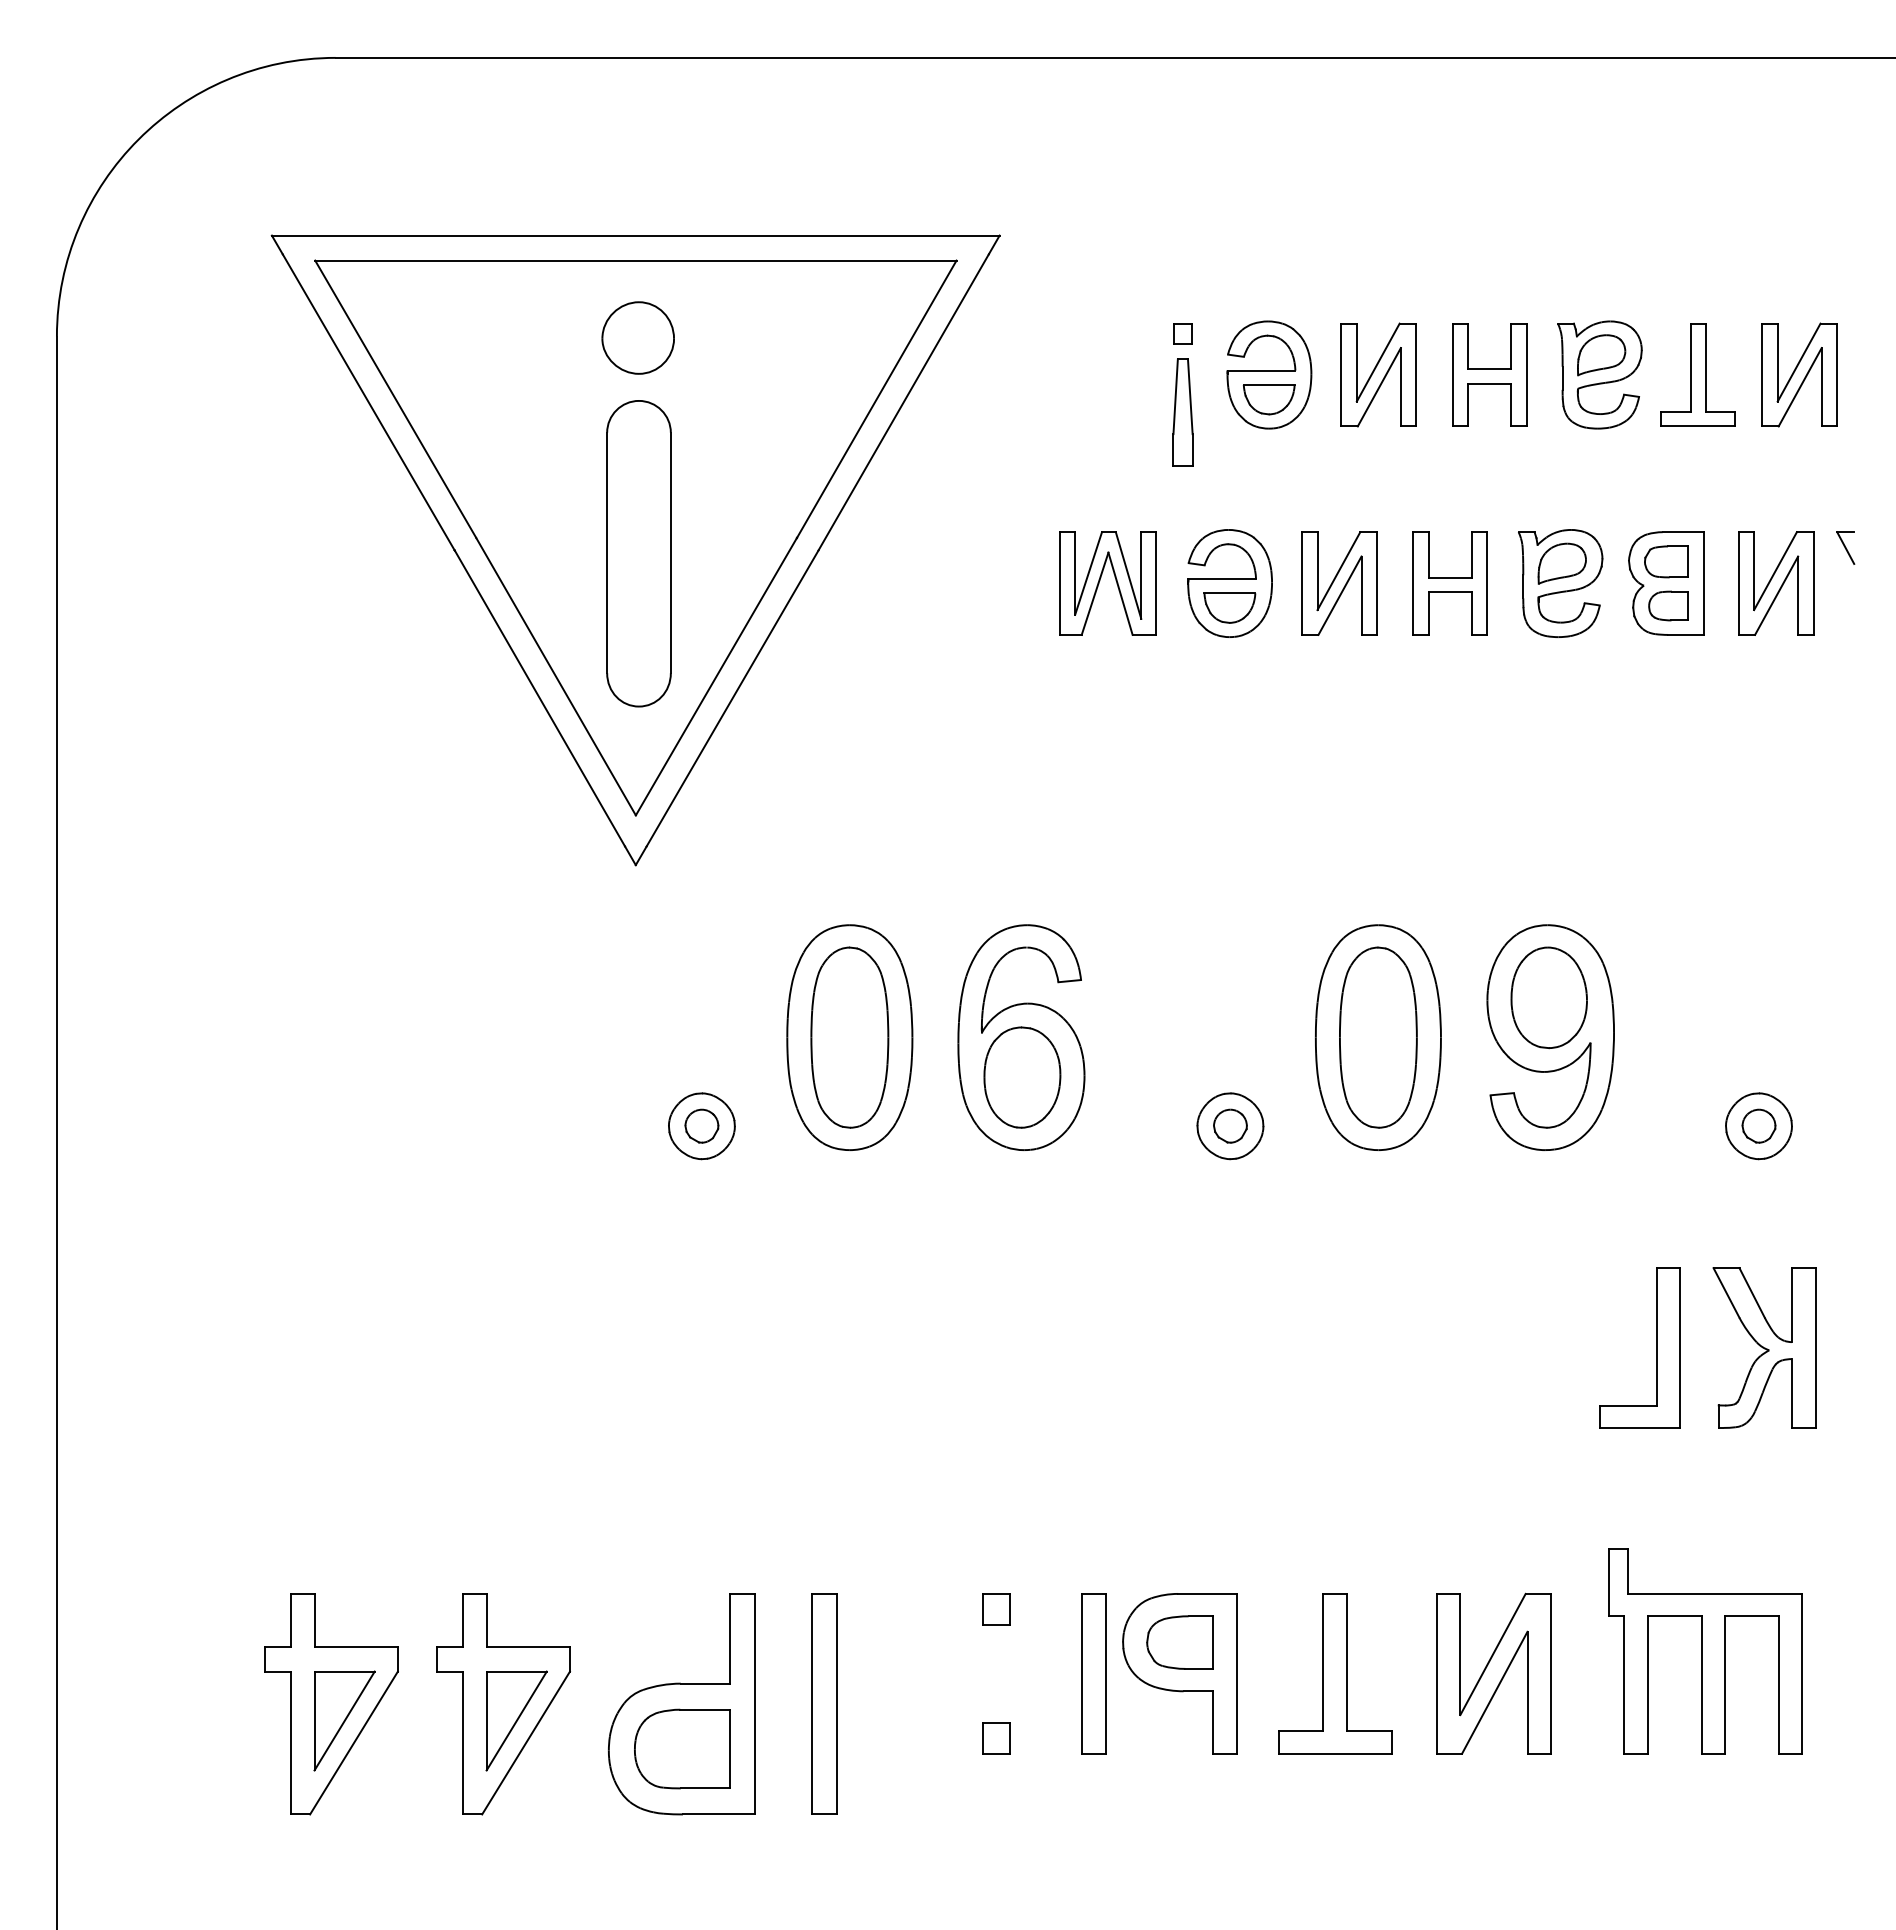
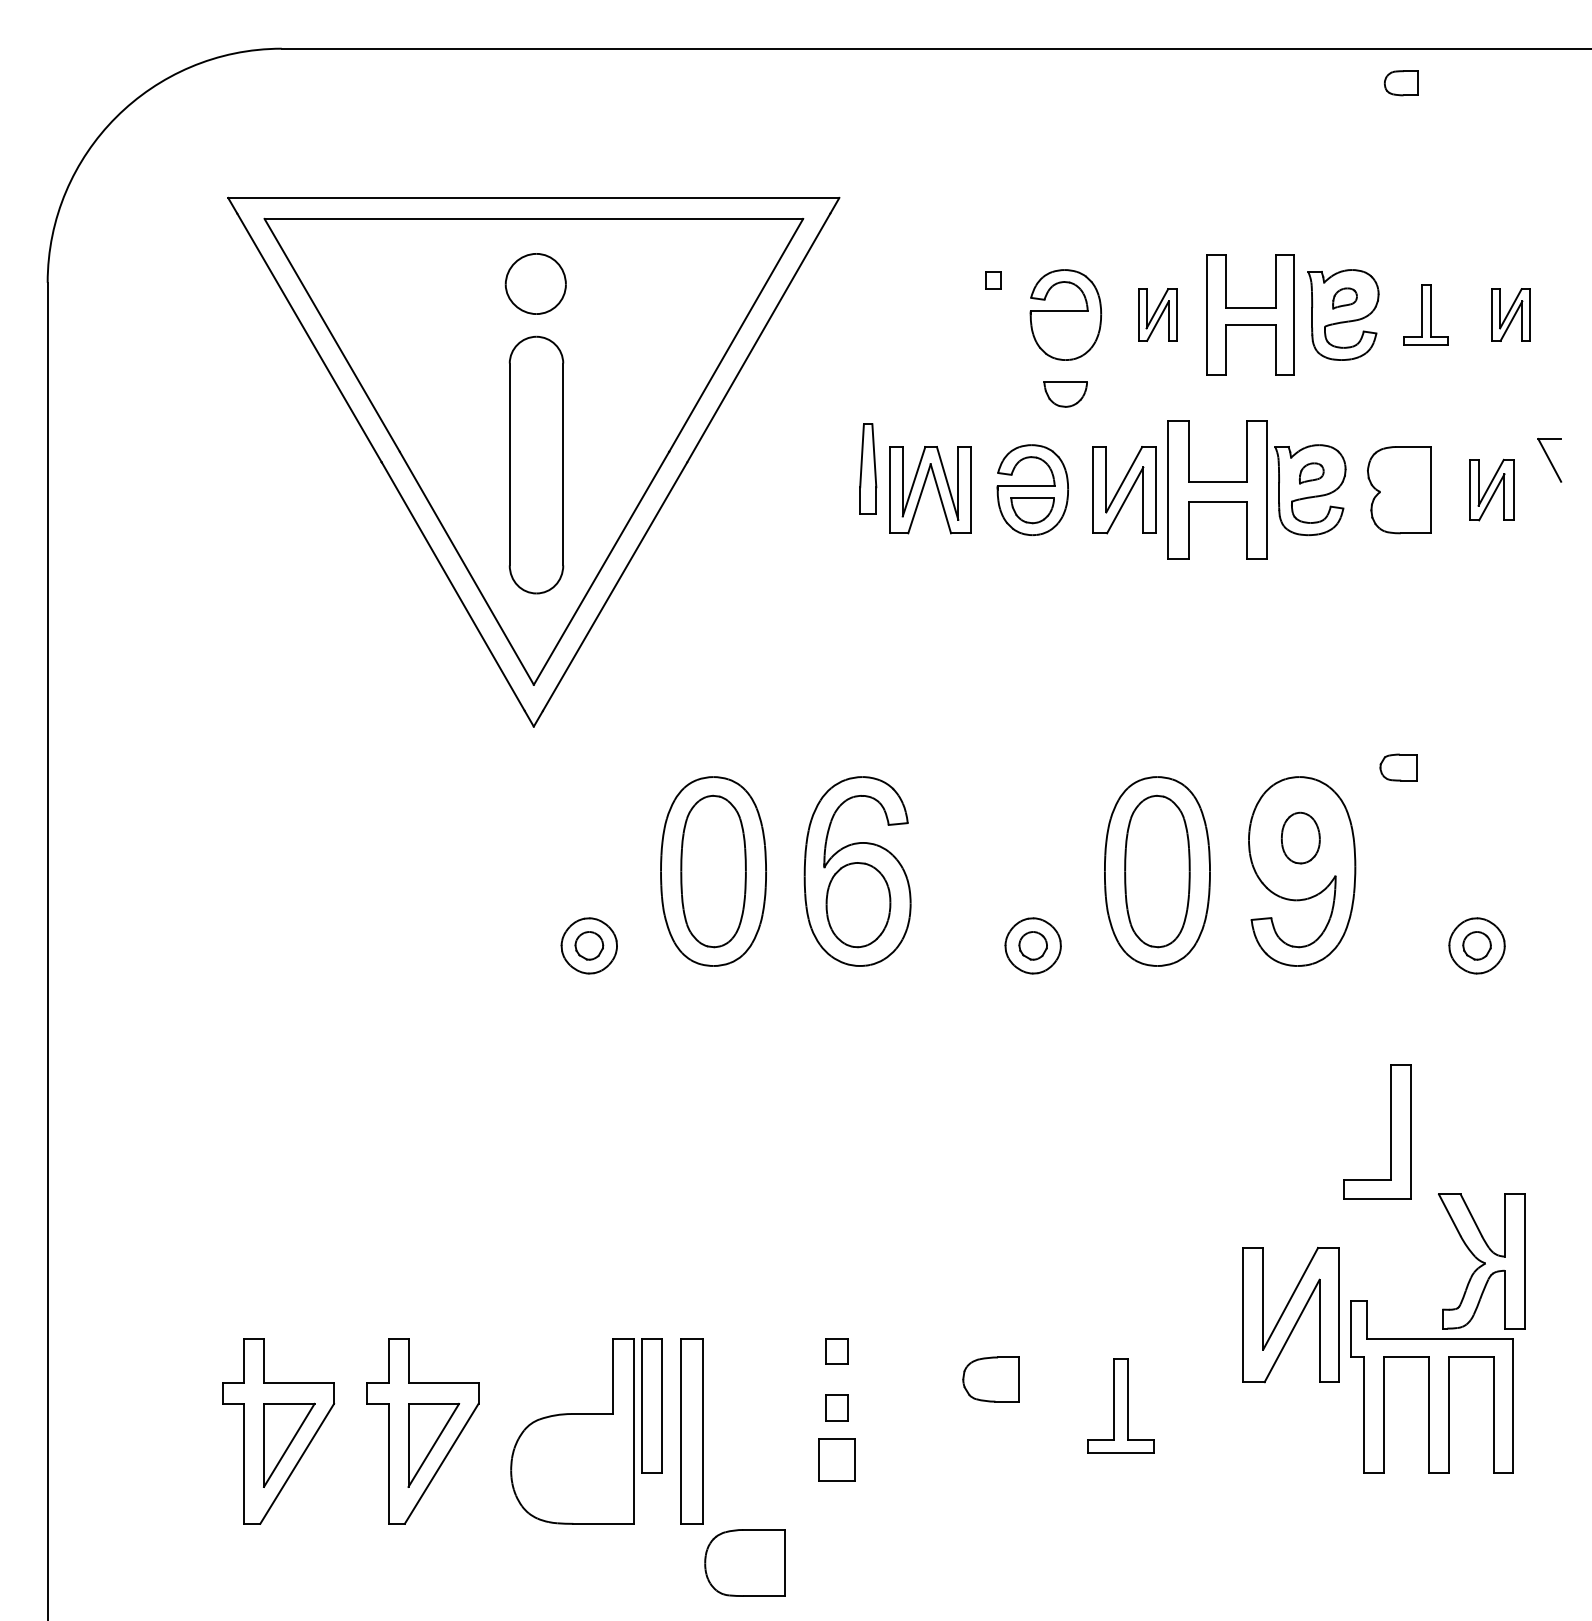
part: (1601, 355) -> (1344, 298), size x0.6
part: (1378, 374) -> (1157, 314), size x0.6
part: (1489, 374) -> (1250, 314), size x1.4
part: (1697, 374) -> (1425, 314), size x0.7
part: (1799, 374) -> (1511, 314), size x0.6
part: (1268, 399) -> (1065, 394), moved
part: (1182, 412) -> (867, 469), moved
part: (1845, 547) -> (1549, 459), size x1.6
part: (1666, 561) -> (1398, 767), moved
part: (1561, 563) -> (1311, 473), size x0.6
part: (1449, 583) -> (1217, 490), size x1.6
part: (1776, 583) -> (1491, 490), size x0.7
part: (1668, 605) -> (1401, 82), moved
part: (1548, 997) -> (1300, 837), size x0.6
part: (1764, 1347) -> (1481, 1261), moved
part: (1093, 1673) -> (651, 1405), moved
part: (1179, 1673) -> (990, 1405), removed
part: (1335, 1673) -> (1121, 1405), size x0.7
part: (1493, 1673) -> (1291, 1314), moved
part: (996, 1676) -> (836, 1408), added
part: (996, 1738) -> (836, 1460), size x1.6
part: (682, 1748) -> (745, 1562), moved

